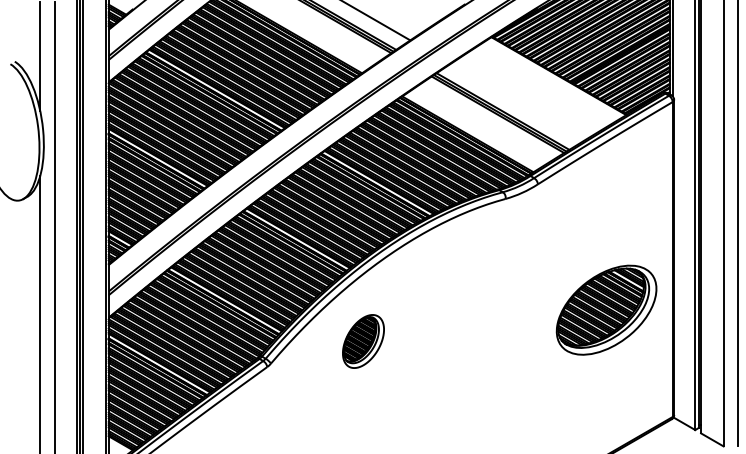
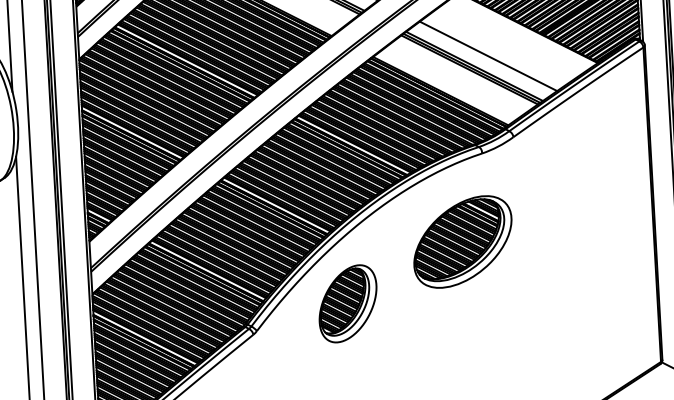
line: (517, 101) -> (488, 55), added
part: (606, 309) -> (462, 241), moved
part: (363, 341) -> (348, 303), size x1.43

